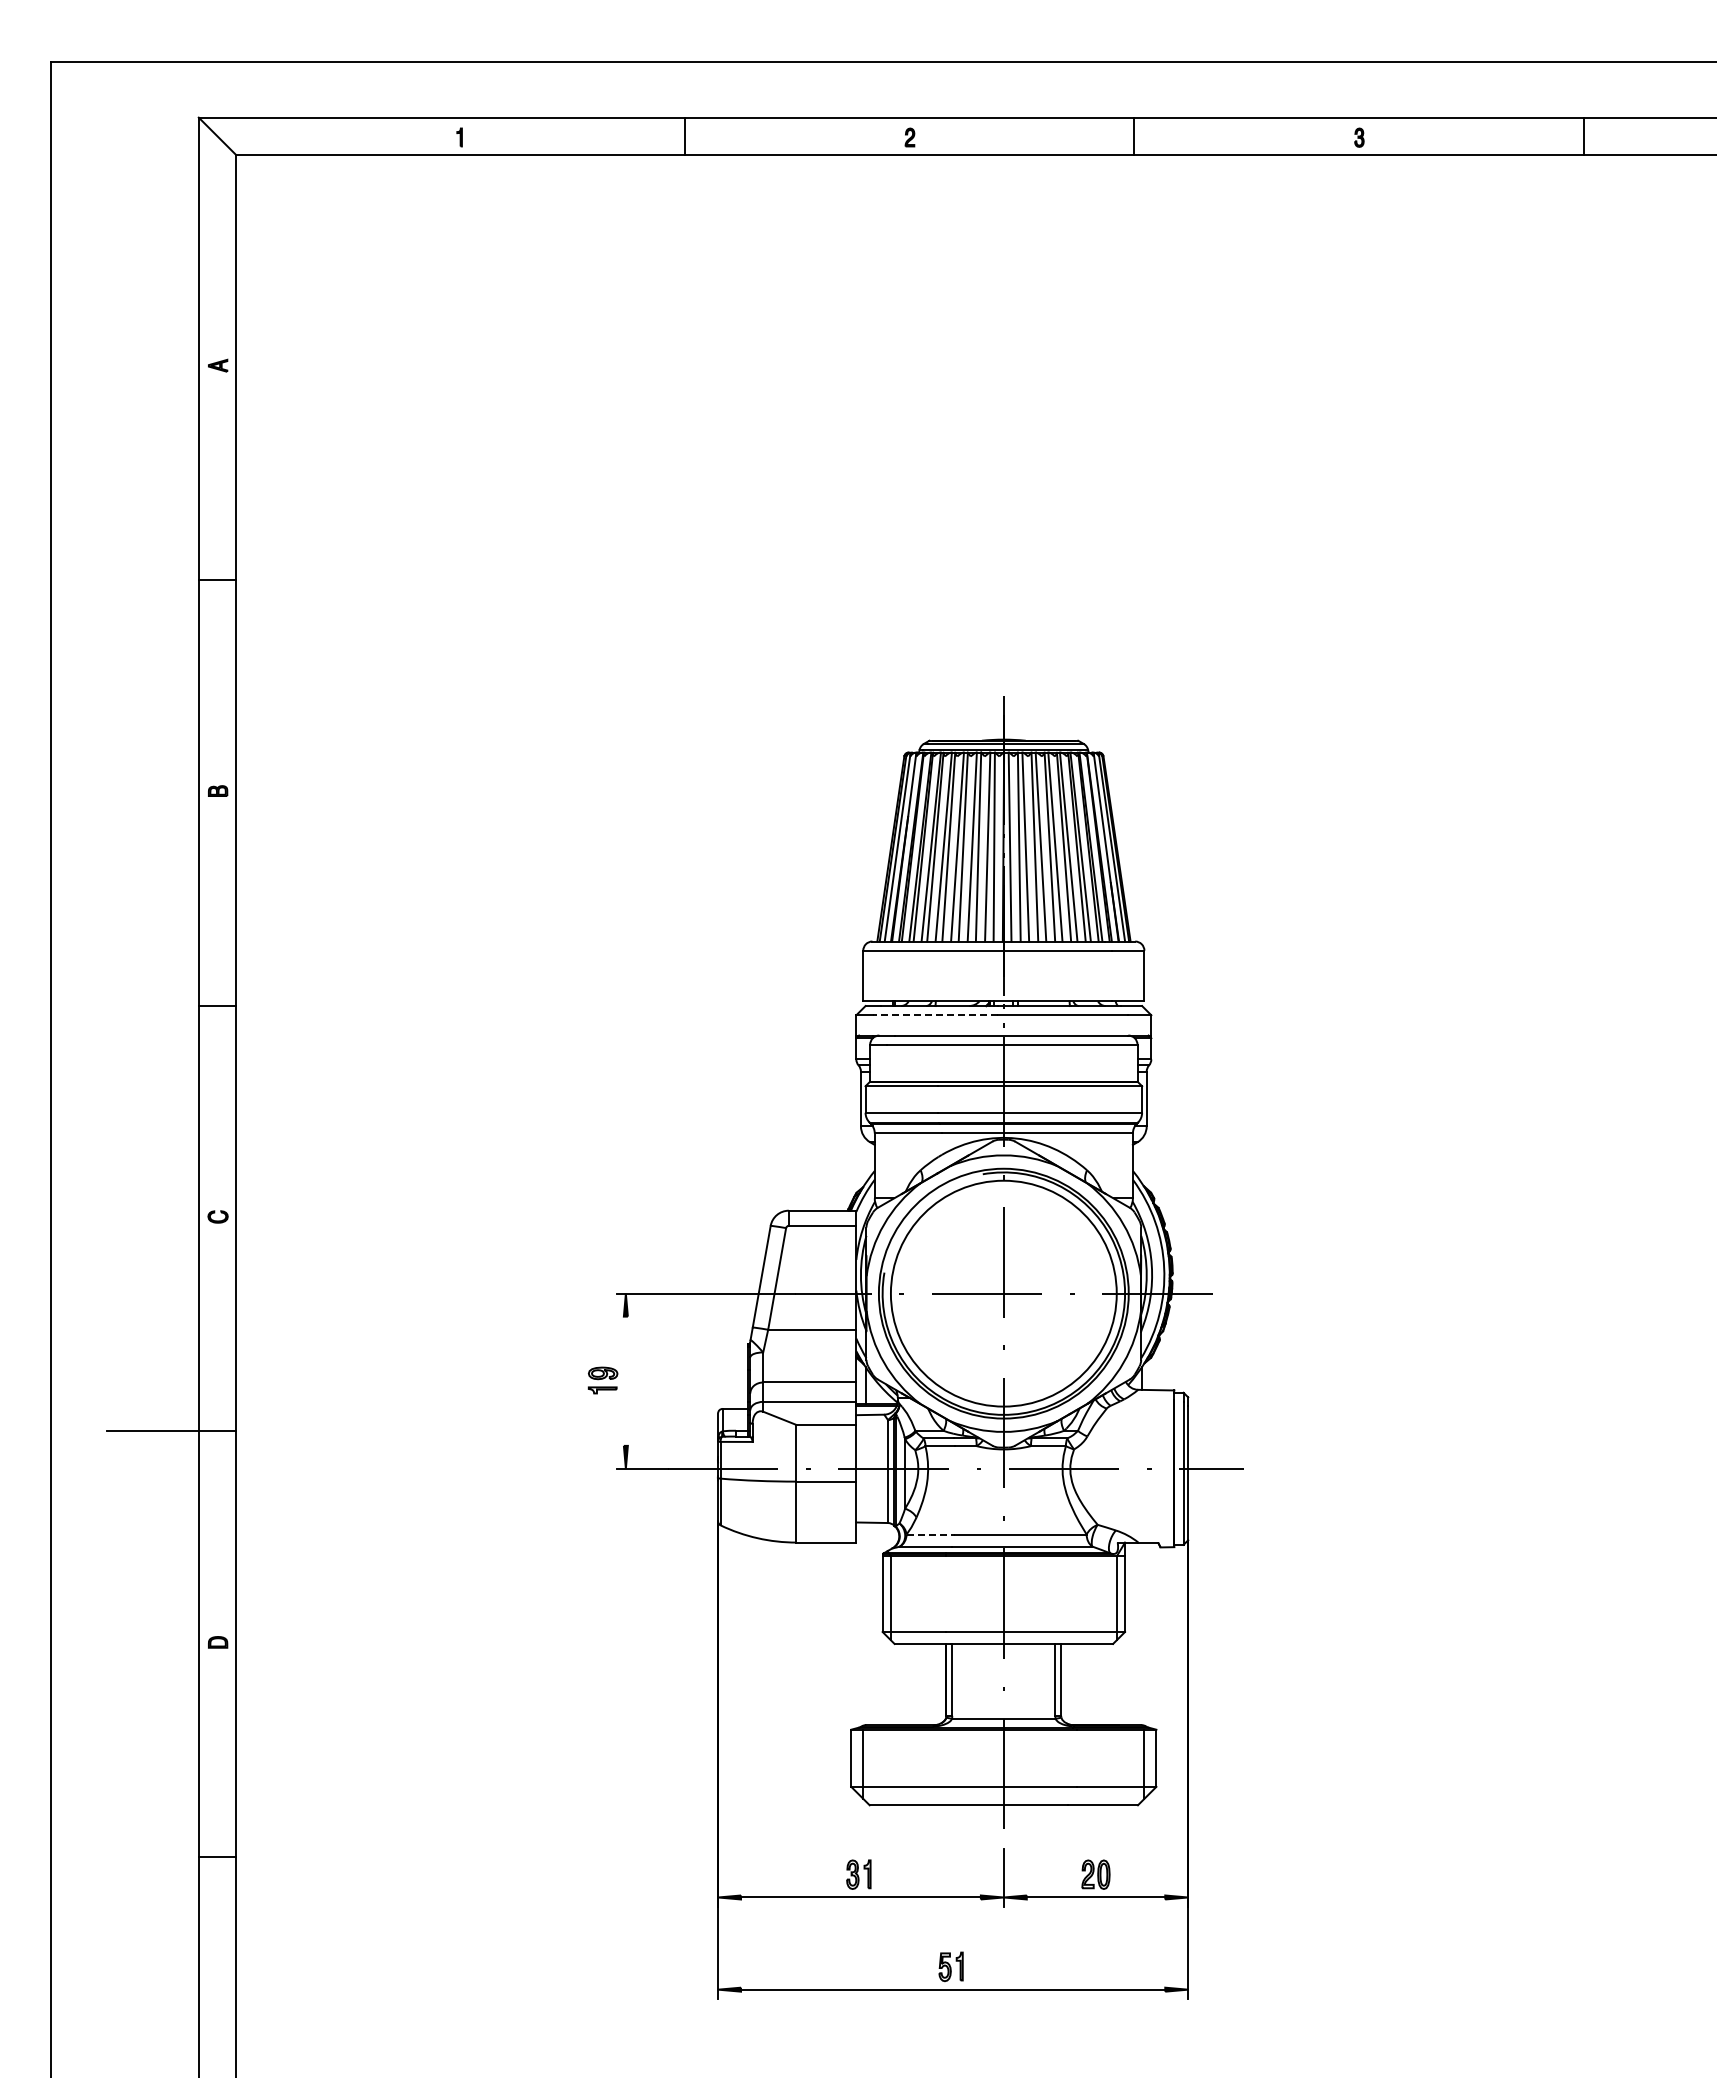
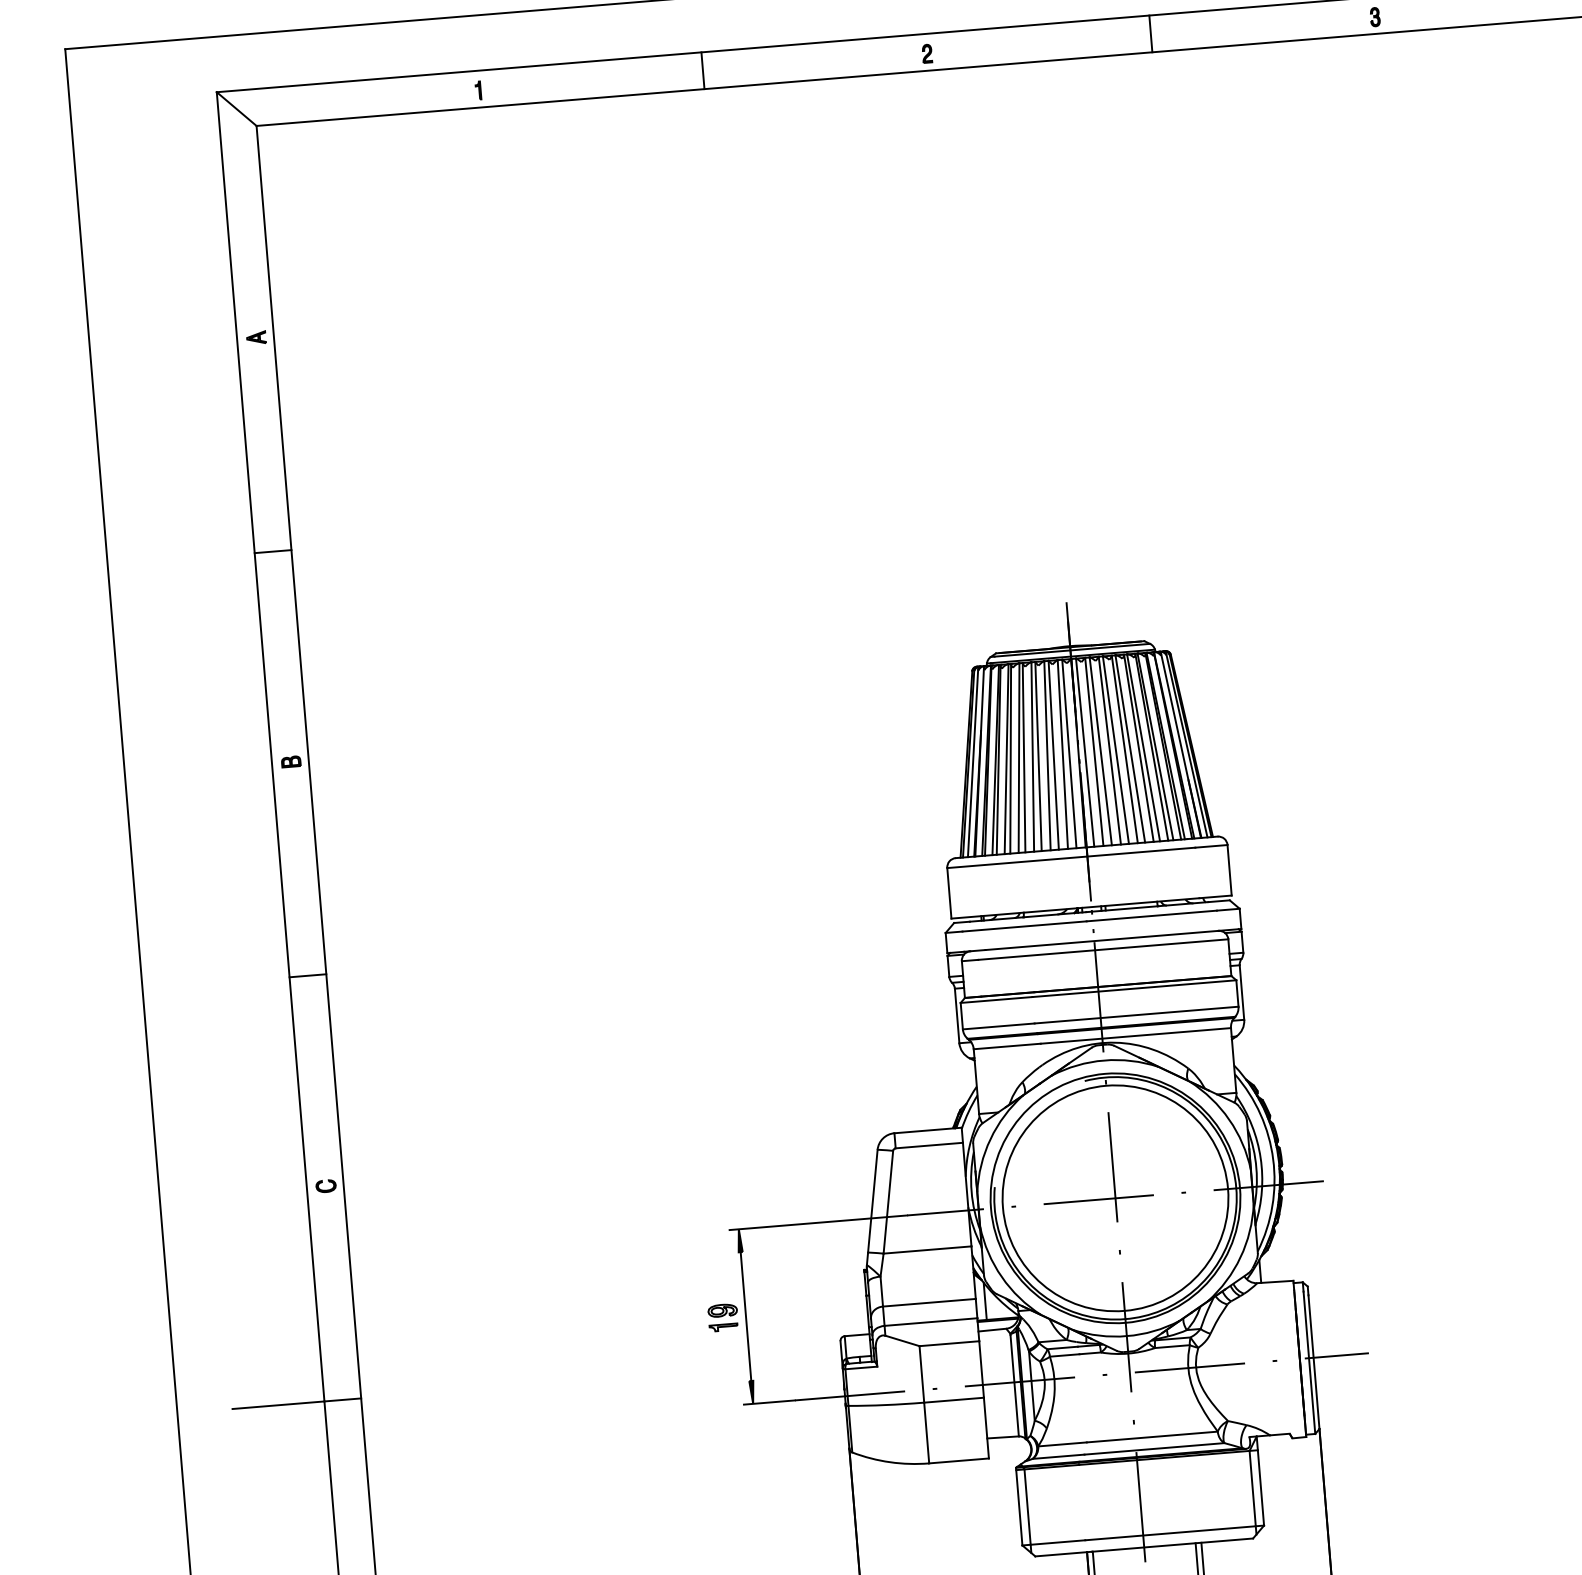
line: (934, 1015) -> (1023, 926), dashed -> solid
line: (625, 1380) -> (745, 1315), added
line: (931, 1534) -> (1063, 1444), dashed -> solid

